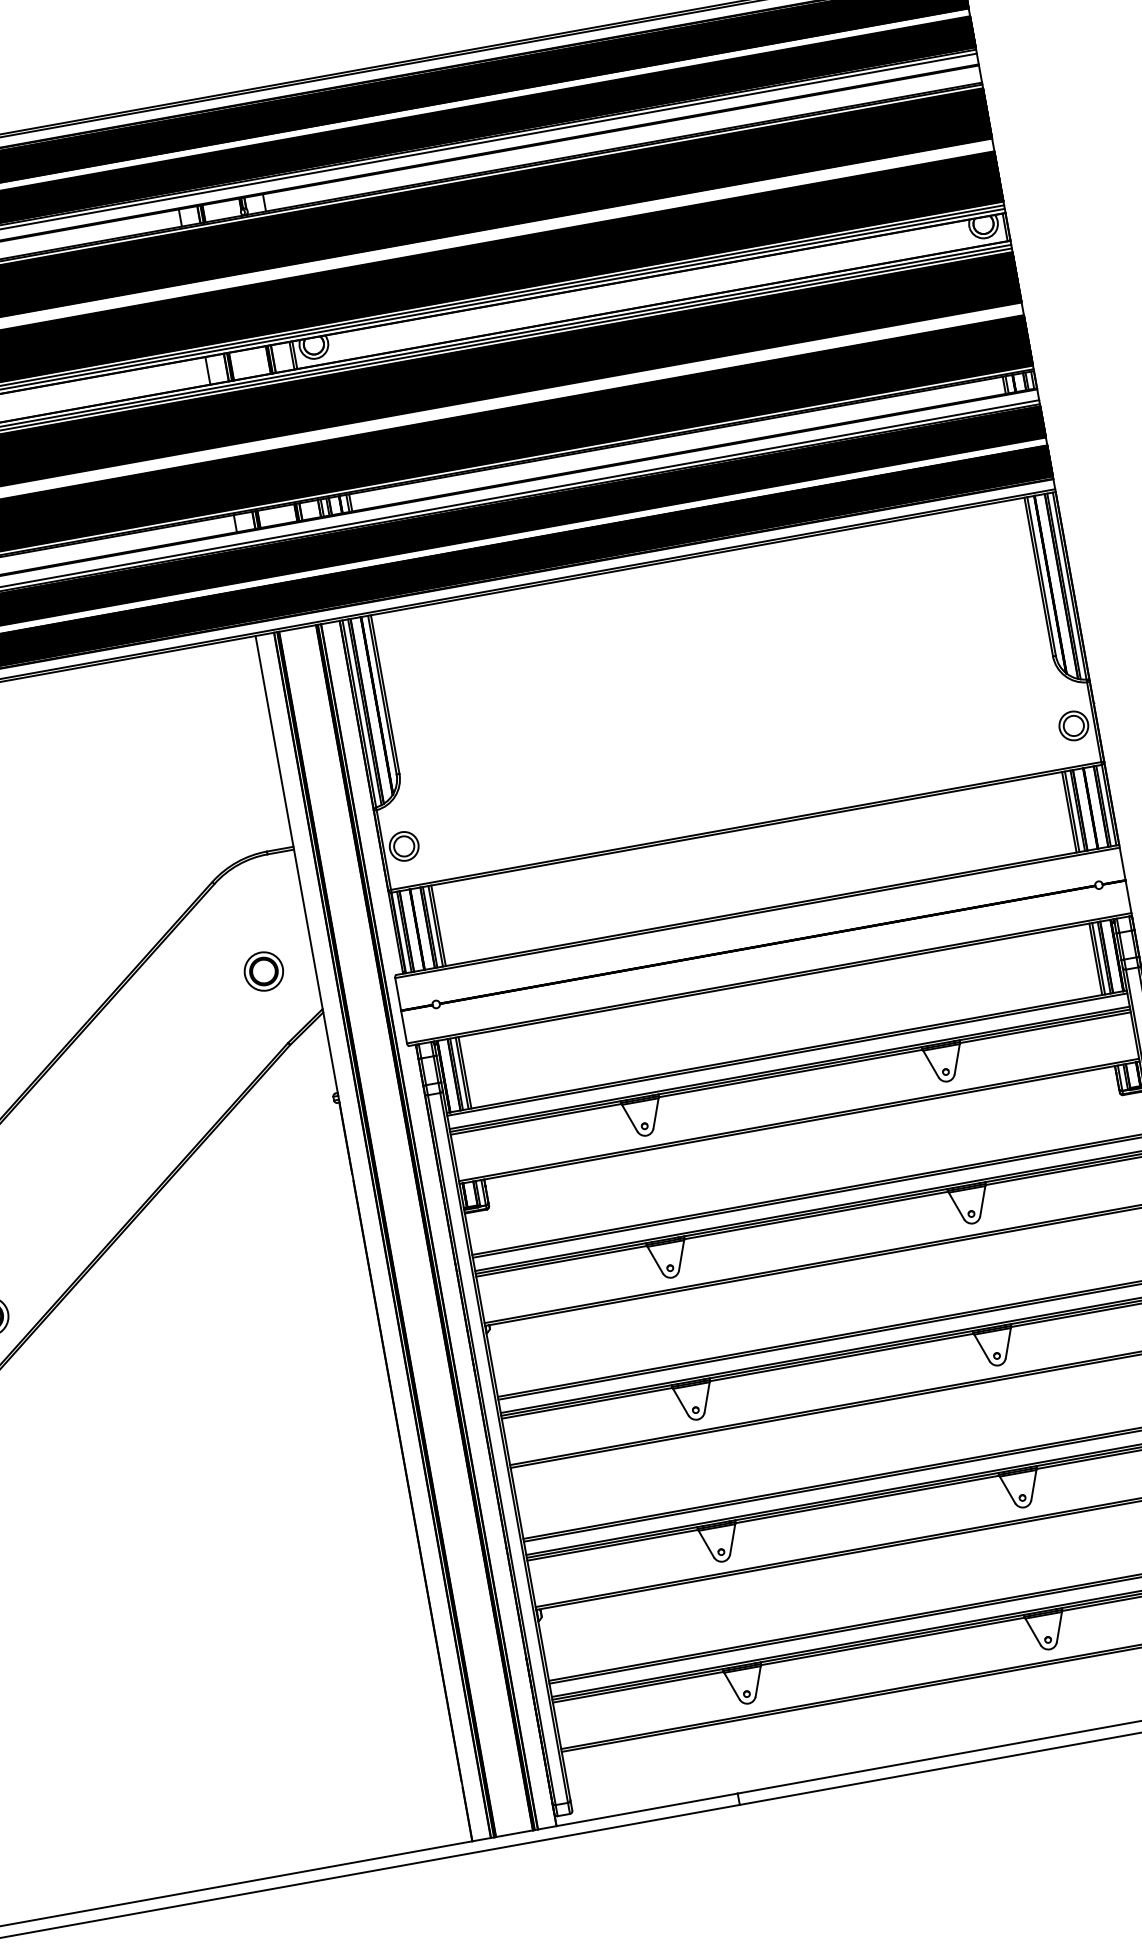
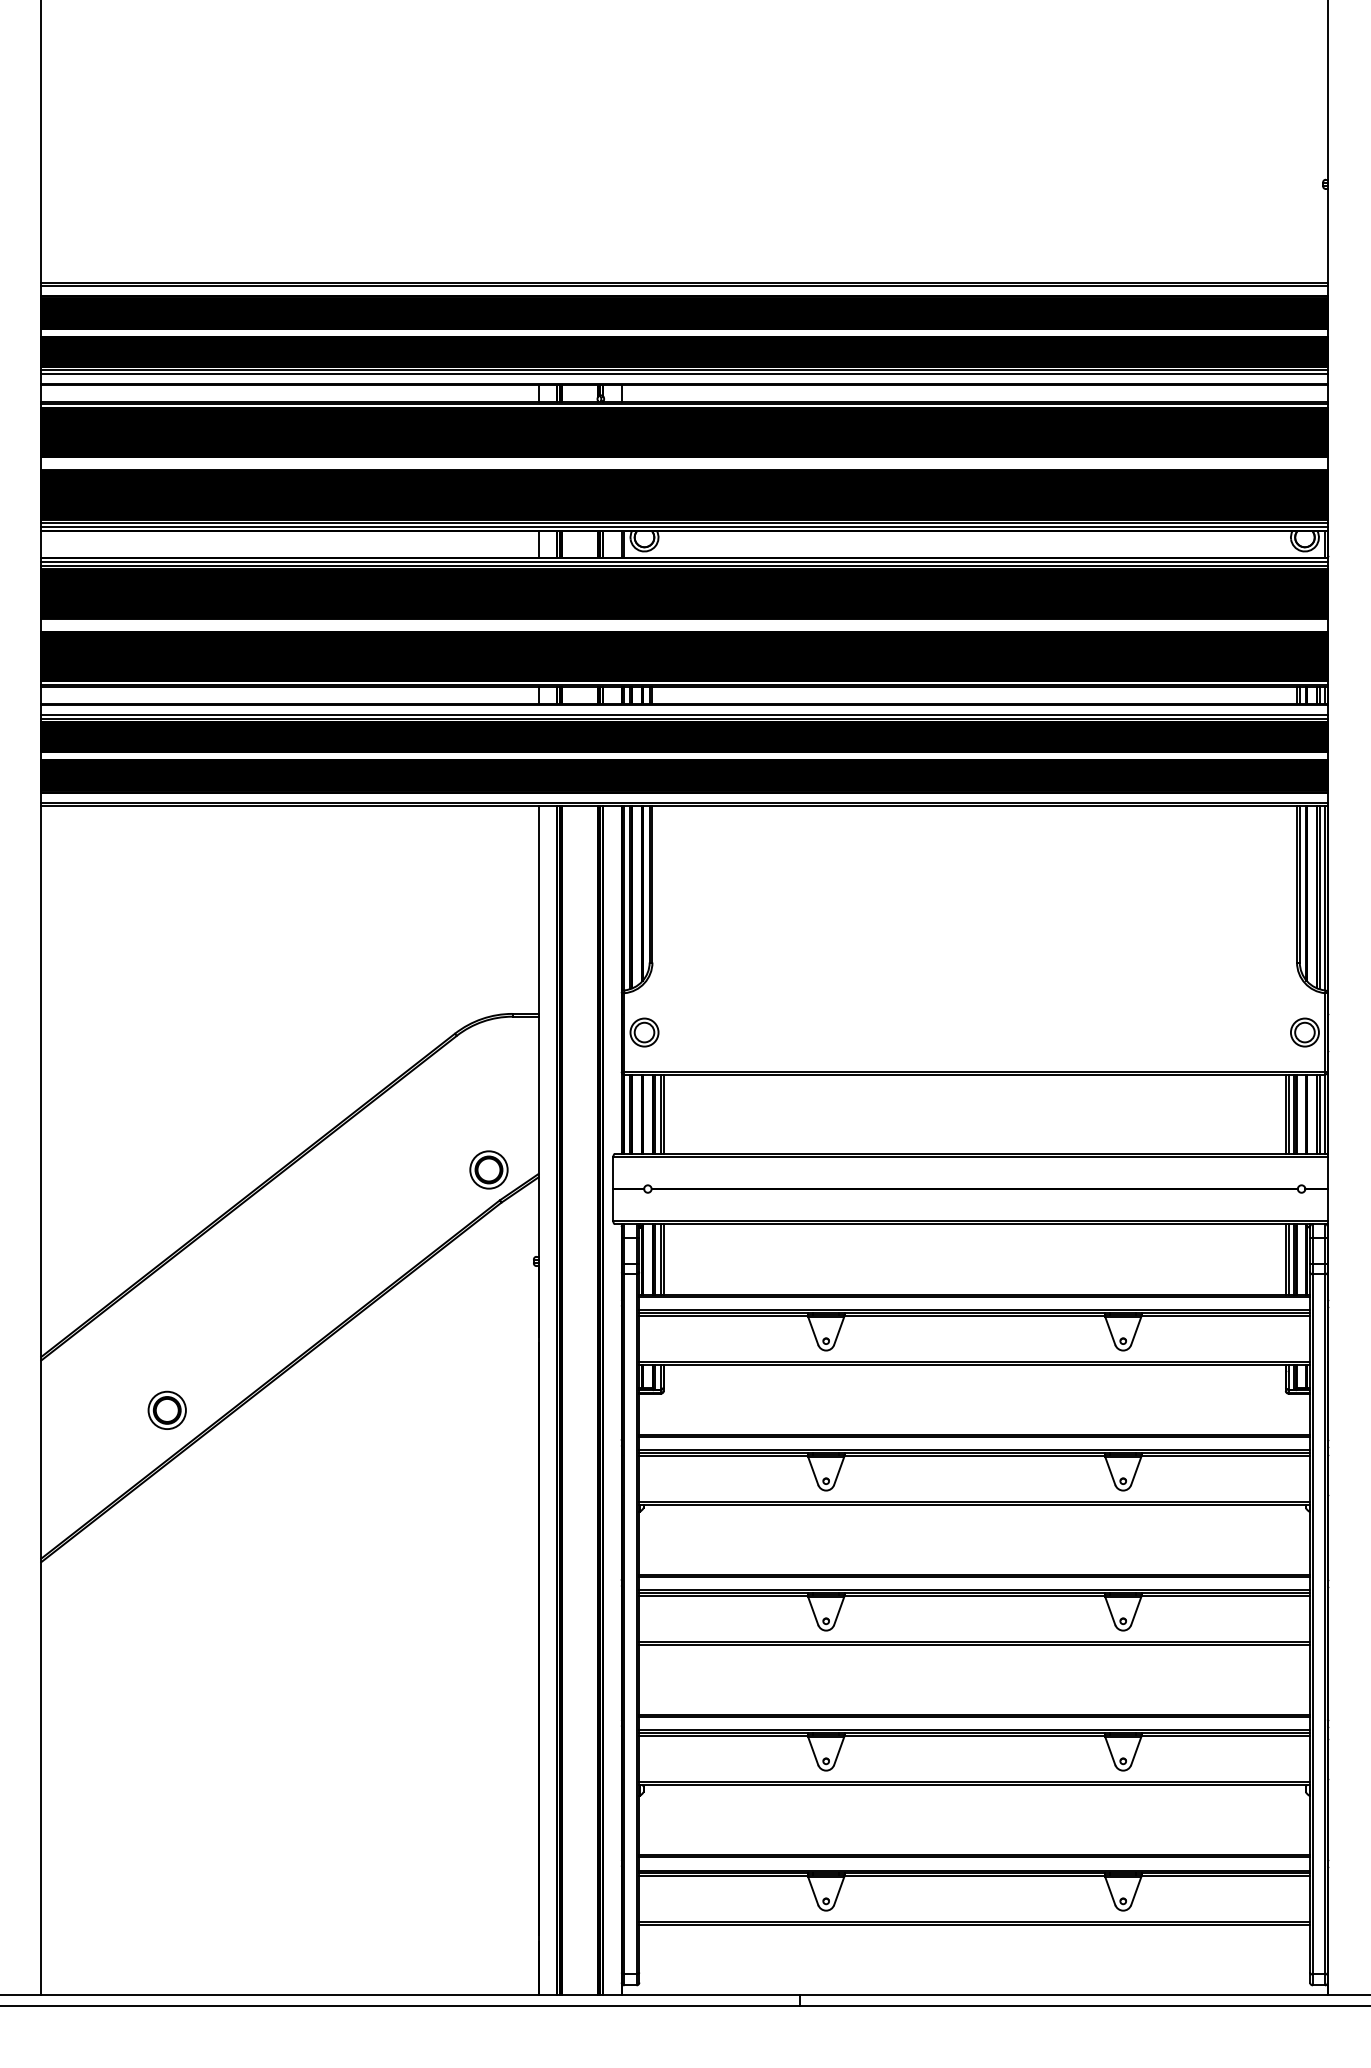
part: (263, 971) -> (488, 1169), moved

